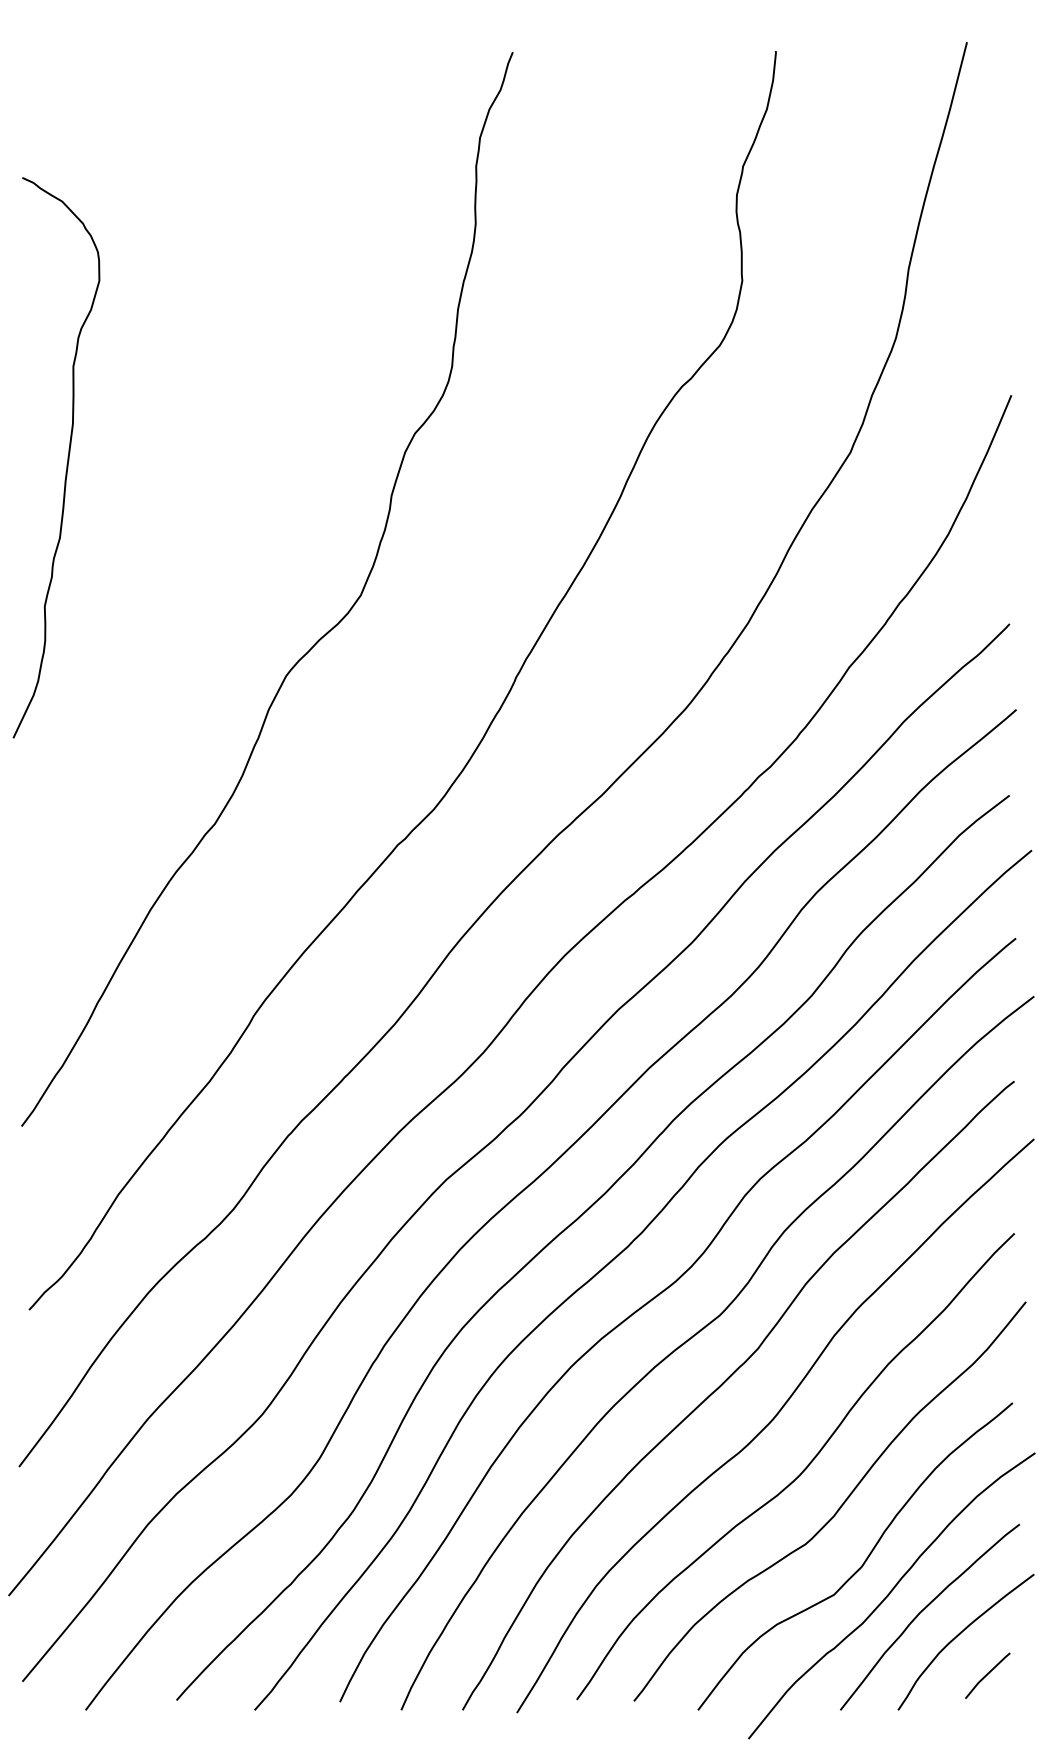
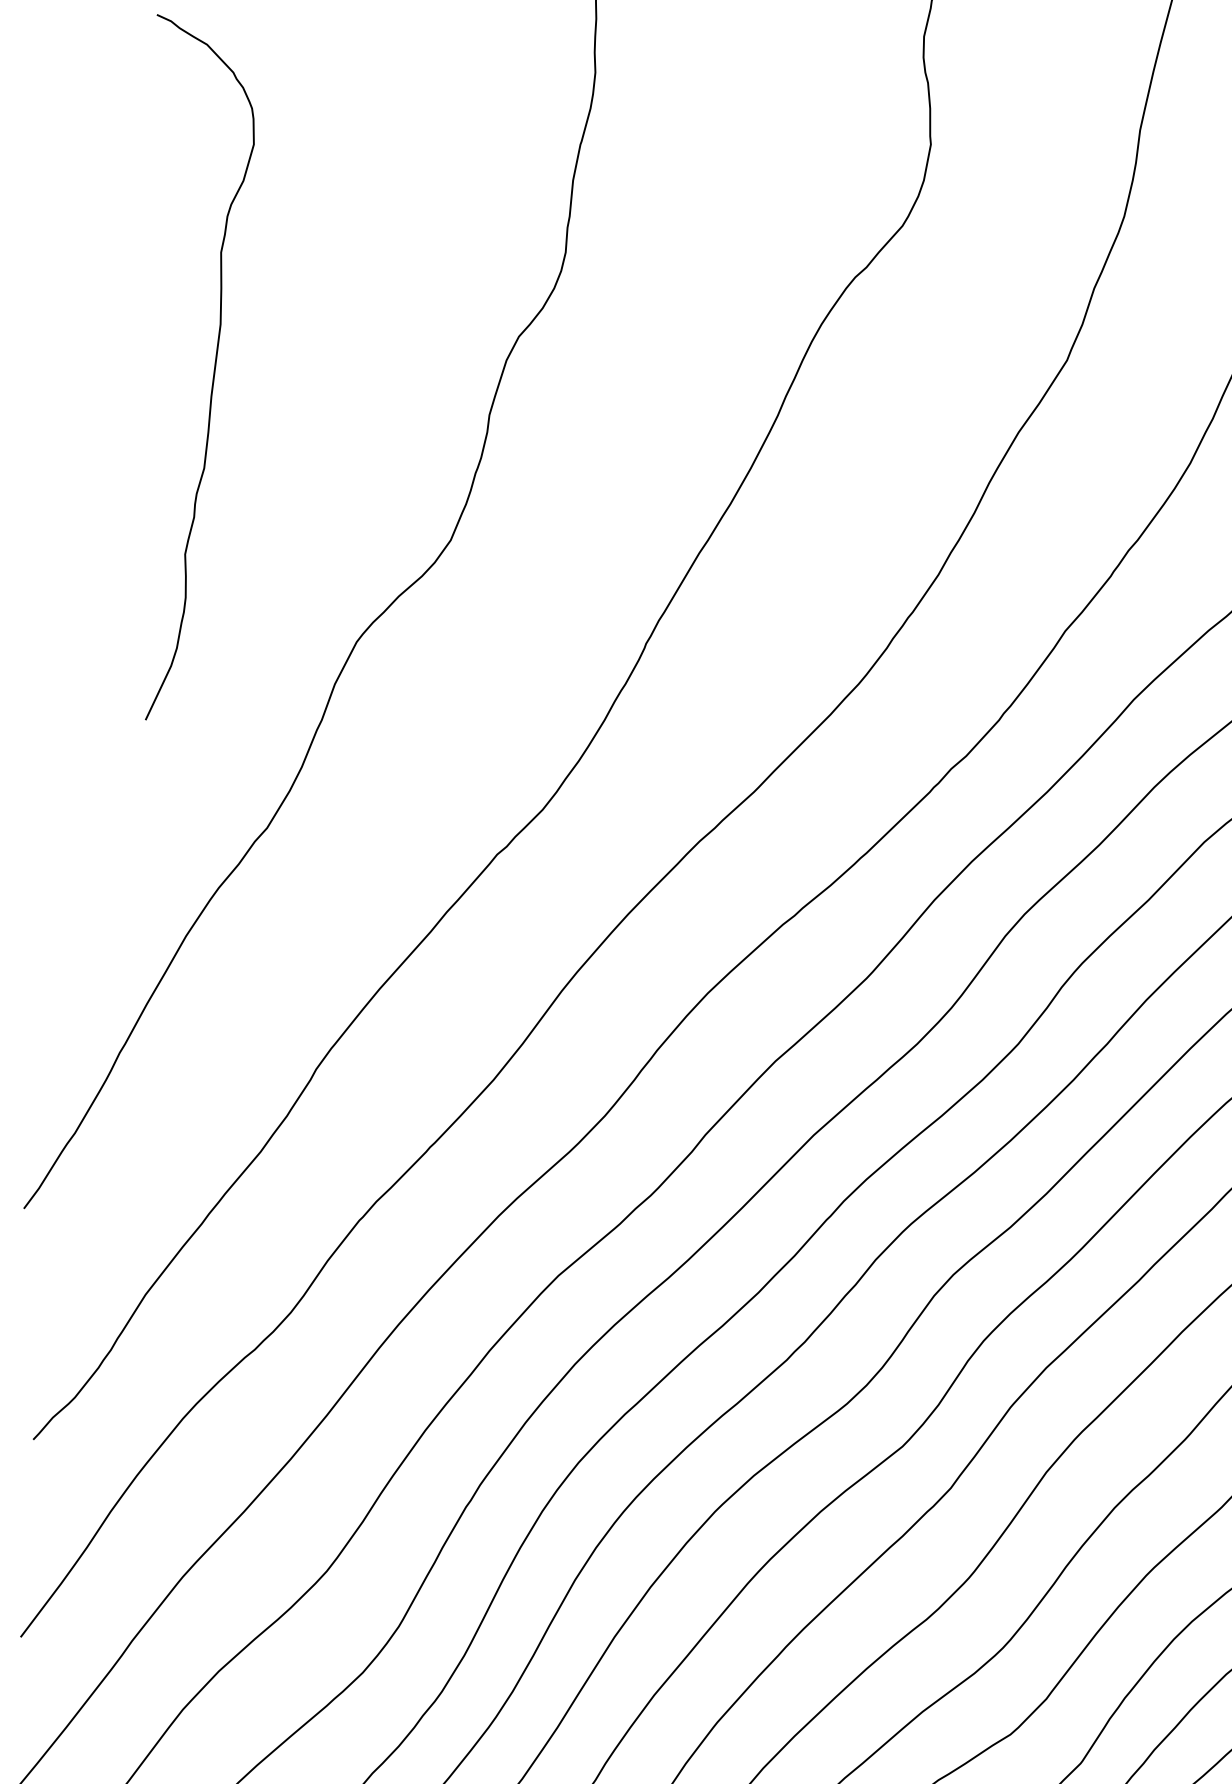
curve: (67, 457) -> (213, 366), moved

